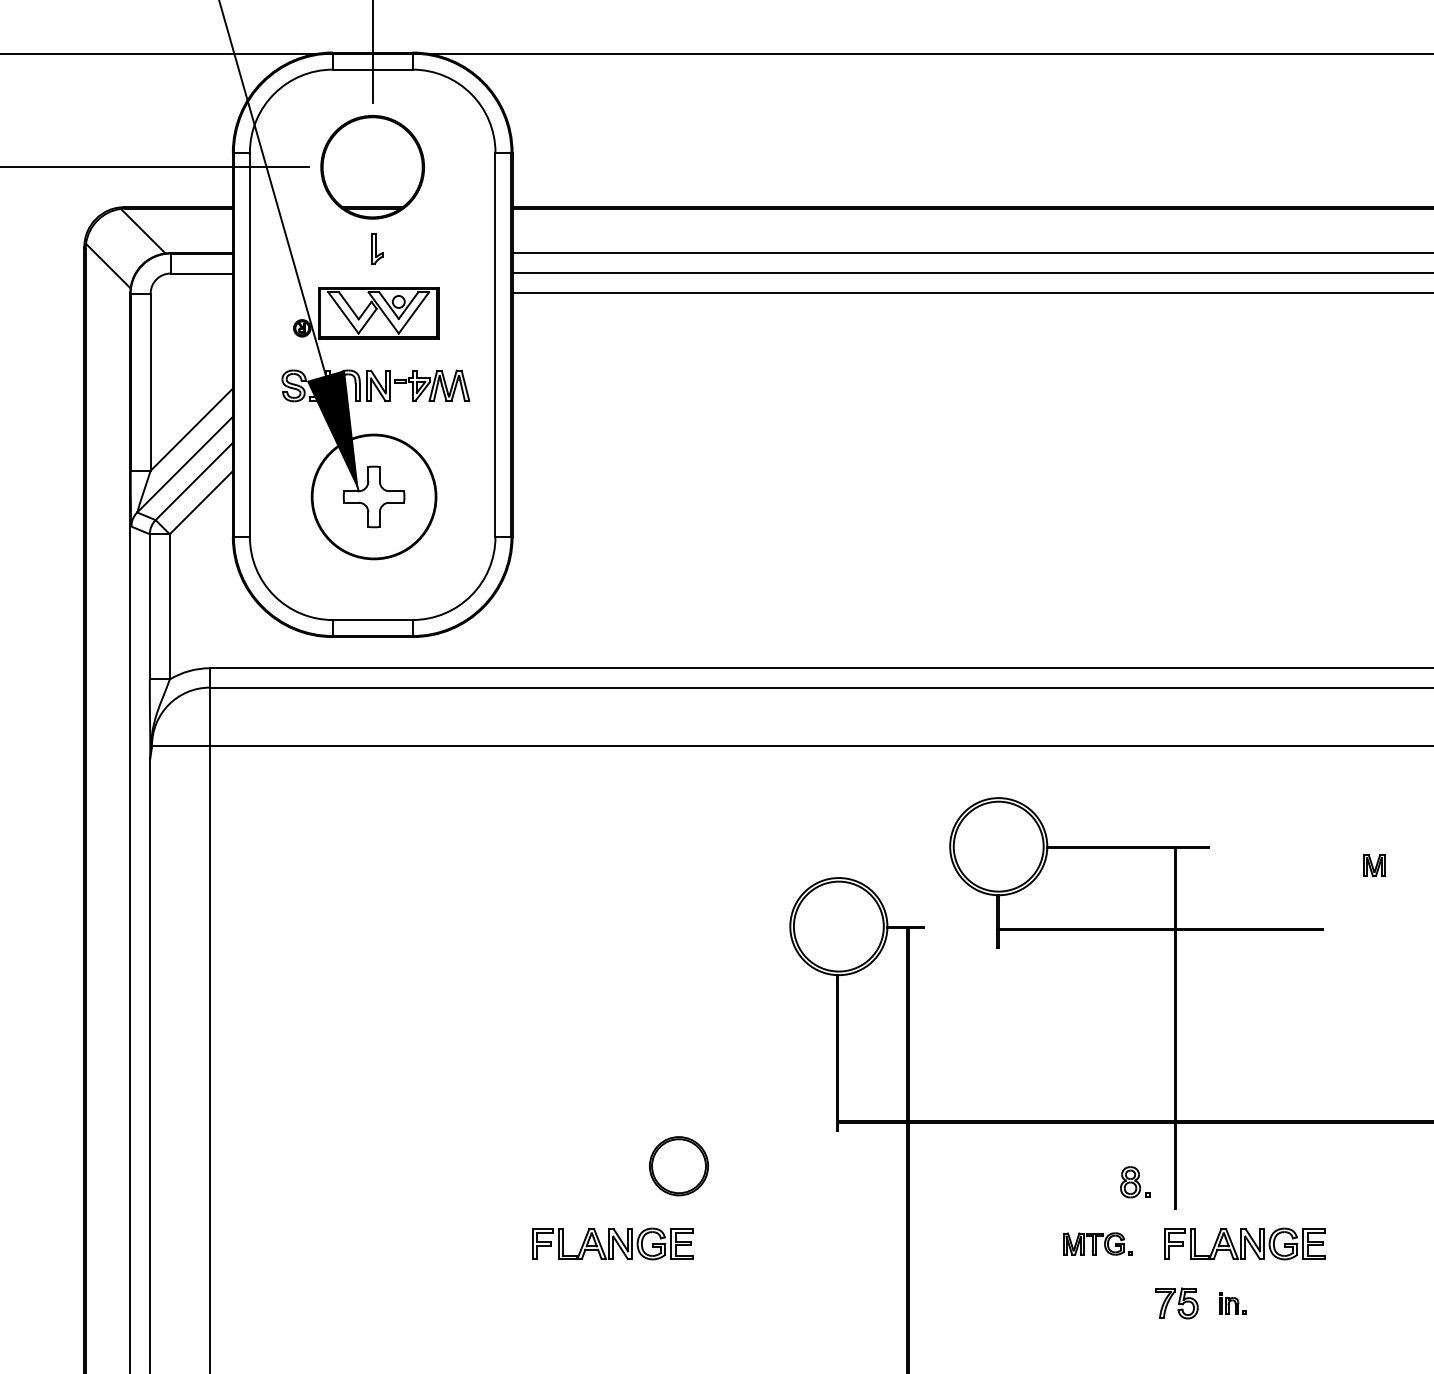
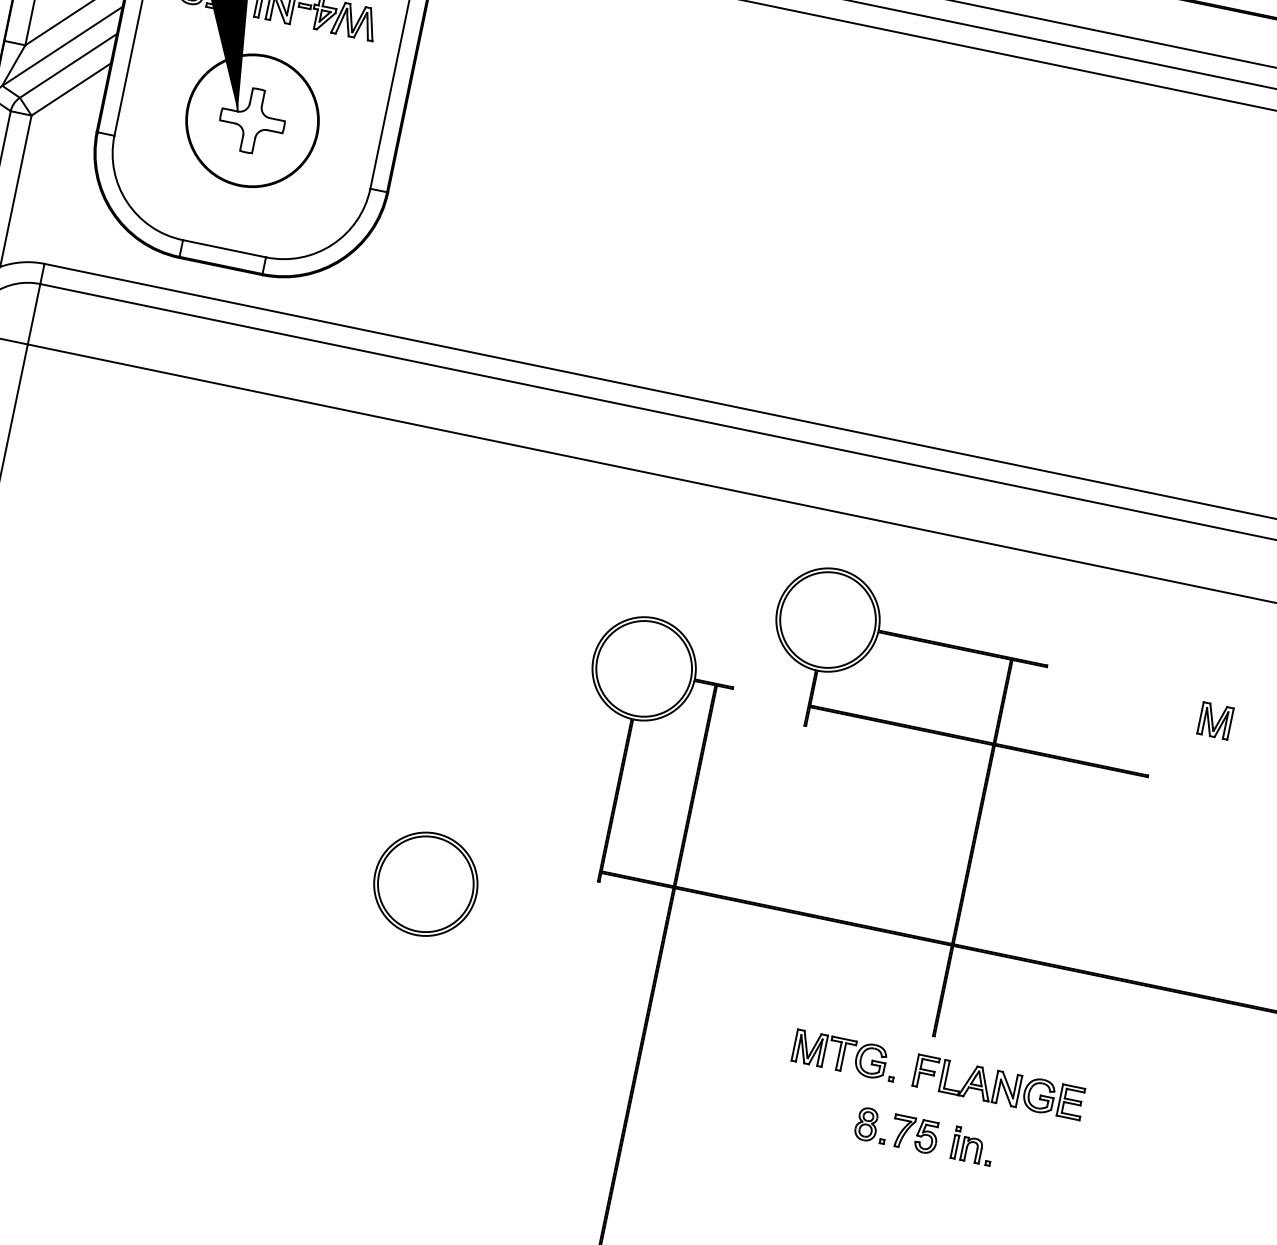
part: (1374, 865) -> (1215, 720), size x1.43
part: (678, 1165) -> (425, 883), size x1.67
part: (1135, 1182) -> (871, 1125), moved
part: (612, 1243) -> (339, 950), removed
part: (1097, 1243) -> (845, 1054), size x1.43
part: (1232, 1302) -> (973, 1145), size x1.43

